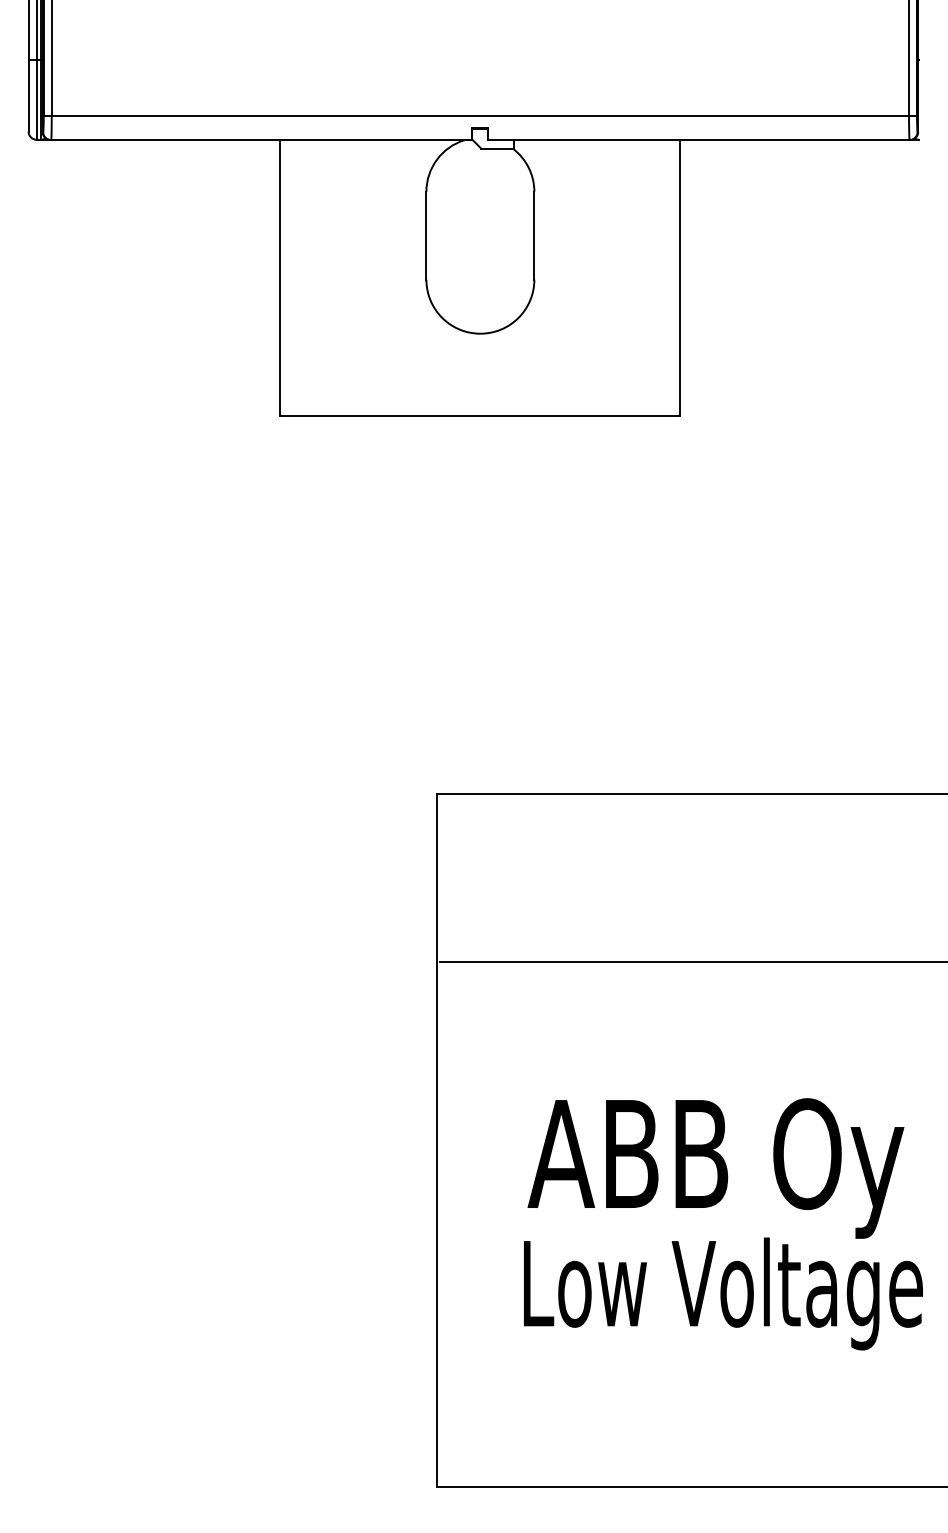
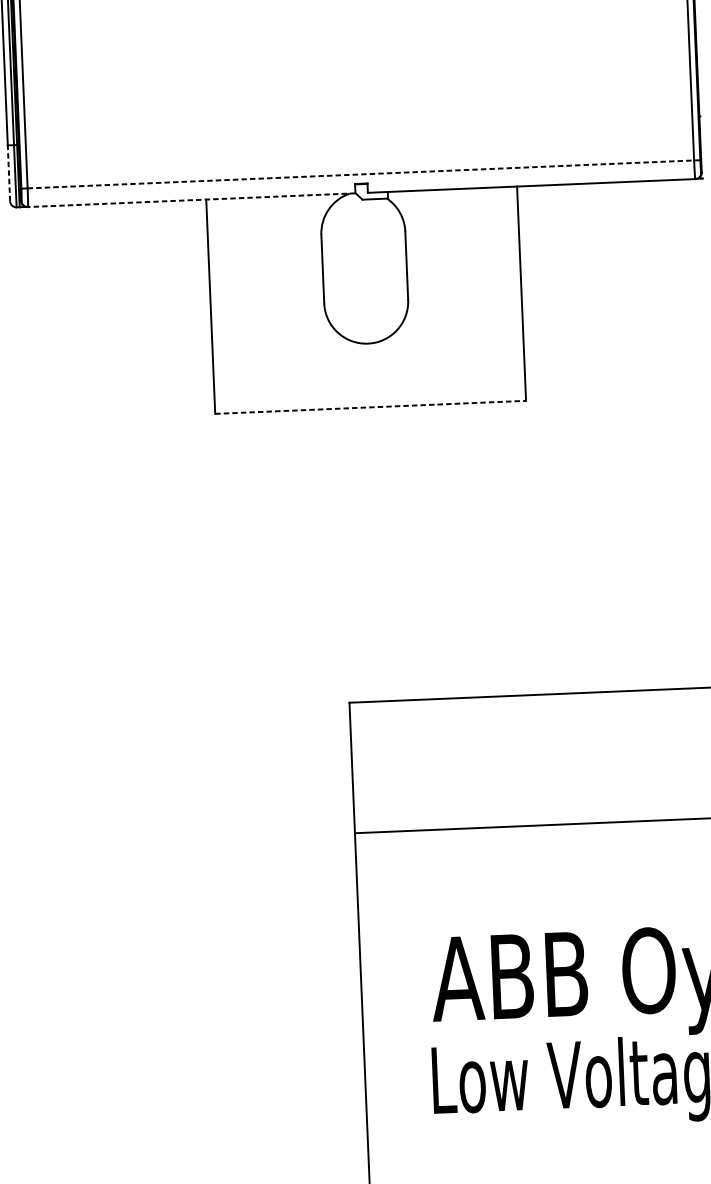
line: (28, 95) -> (8, 173), solid -> dashed
line: (480, 116) -> (360, 174), solid -> dashed
line: (261, 140) -> (191, 200), solid -> dashed
line: (480, 415) -> (370, 407), solid -> dashed

